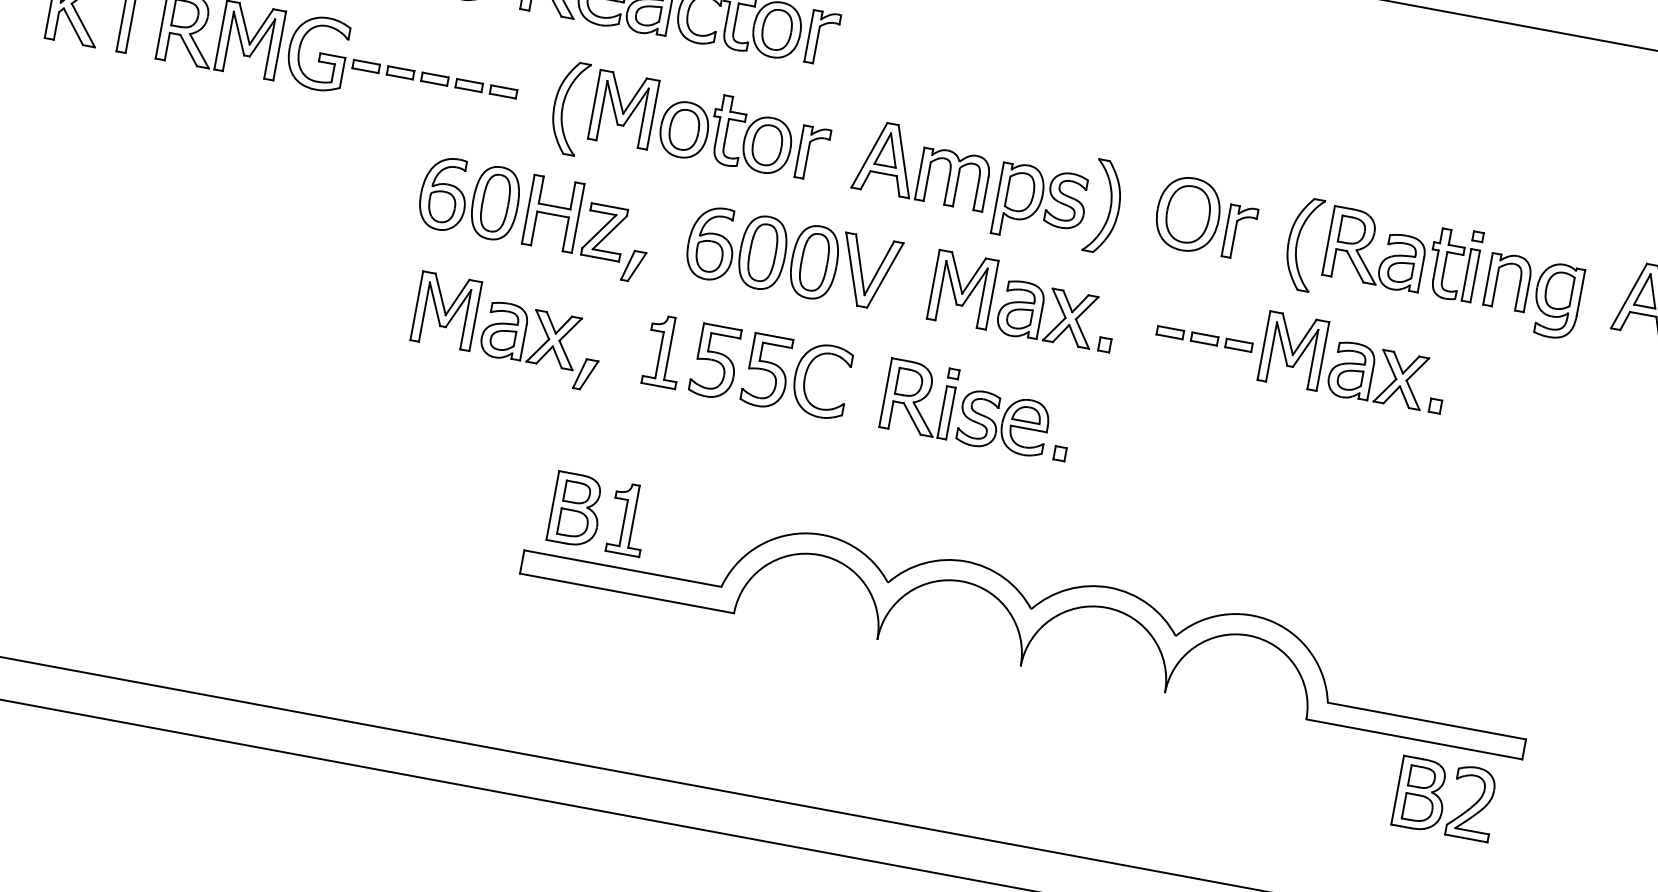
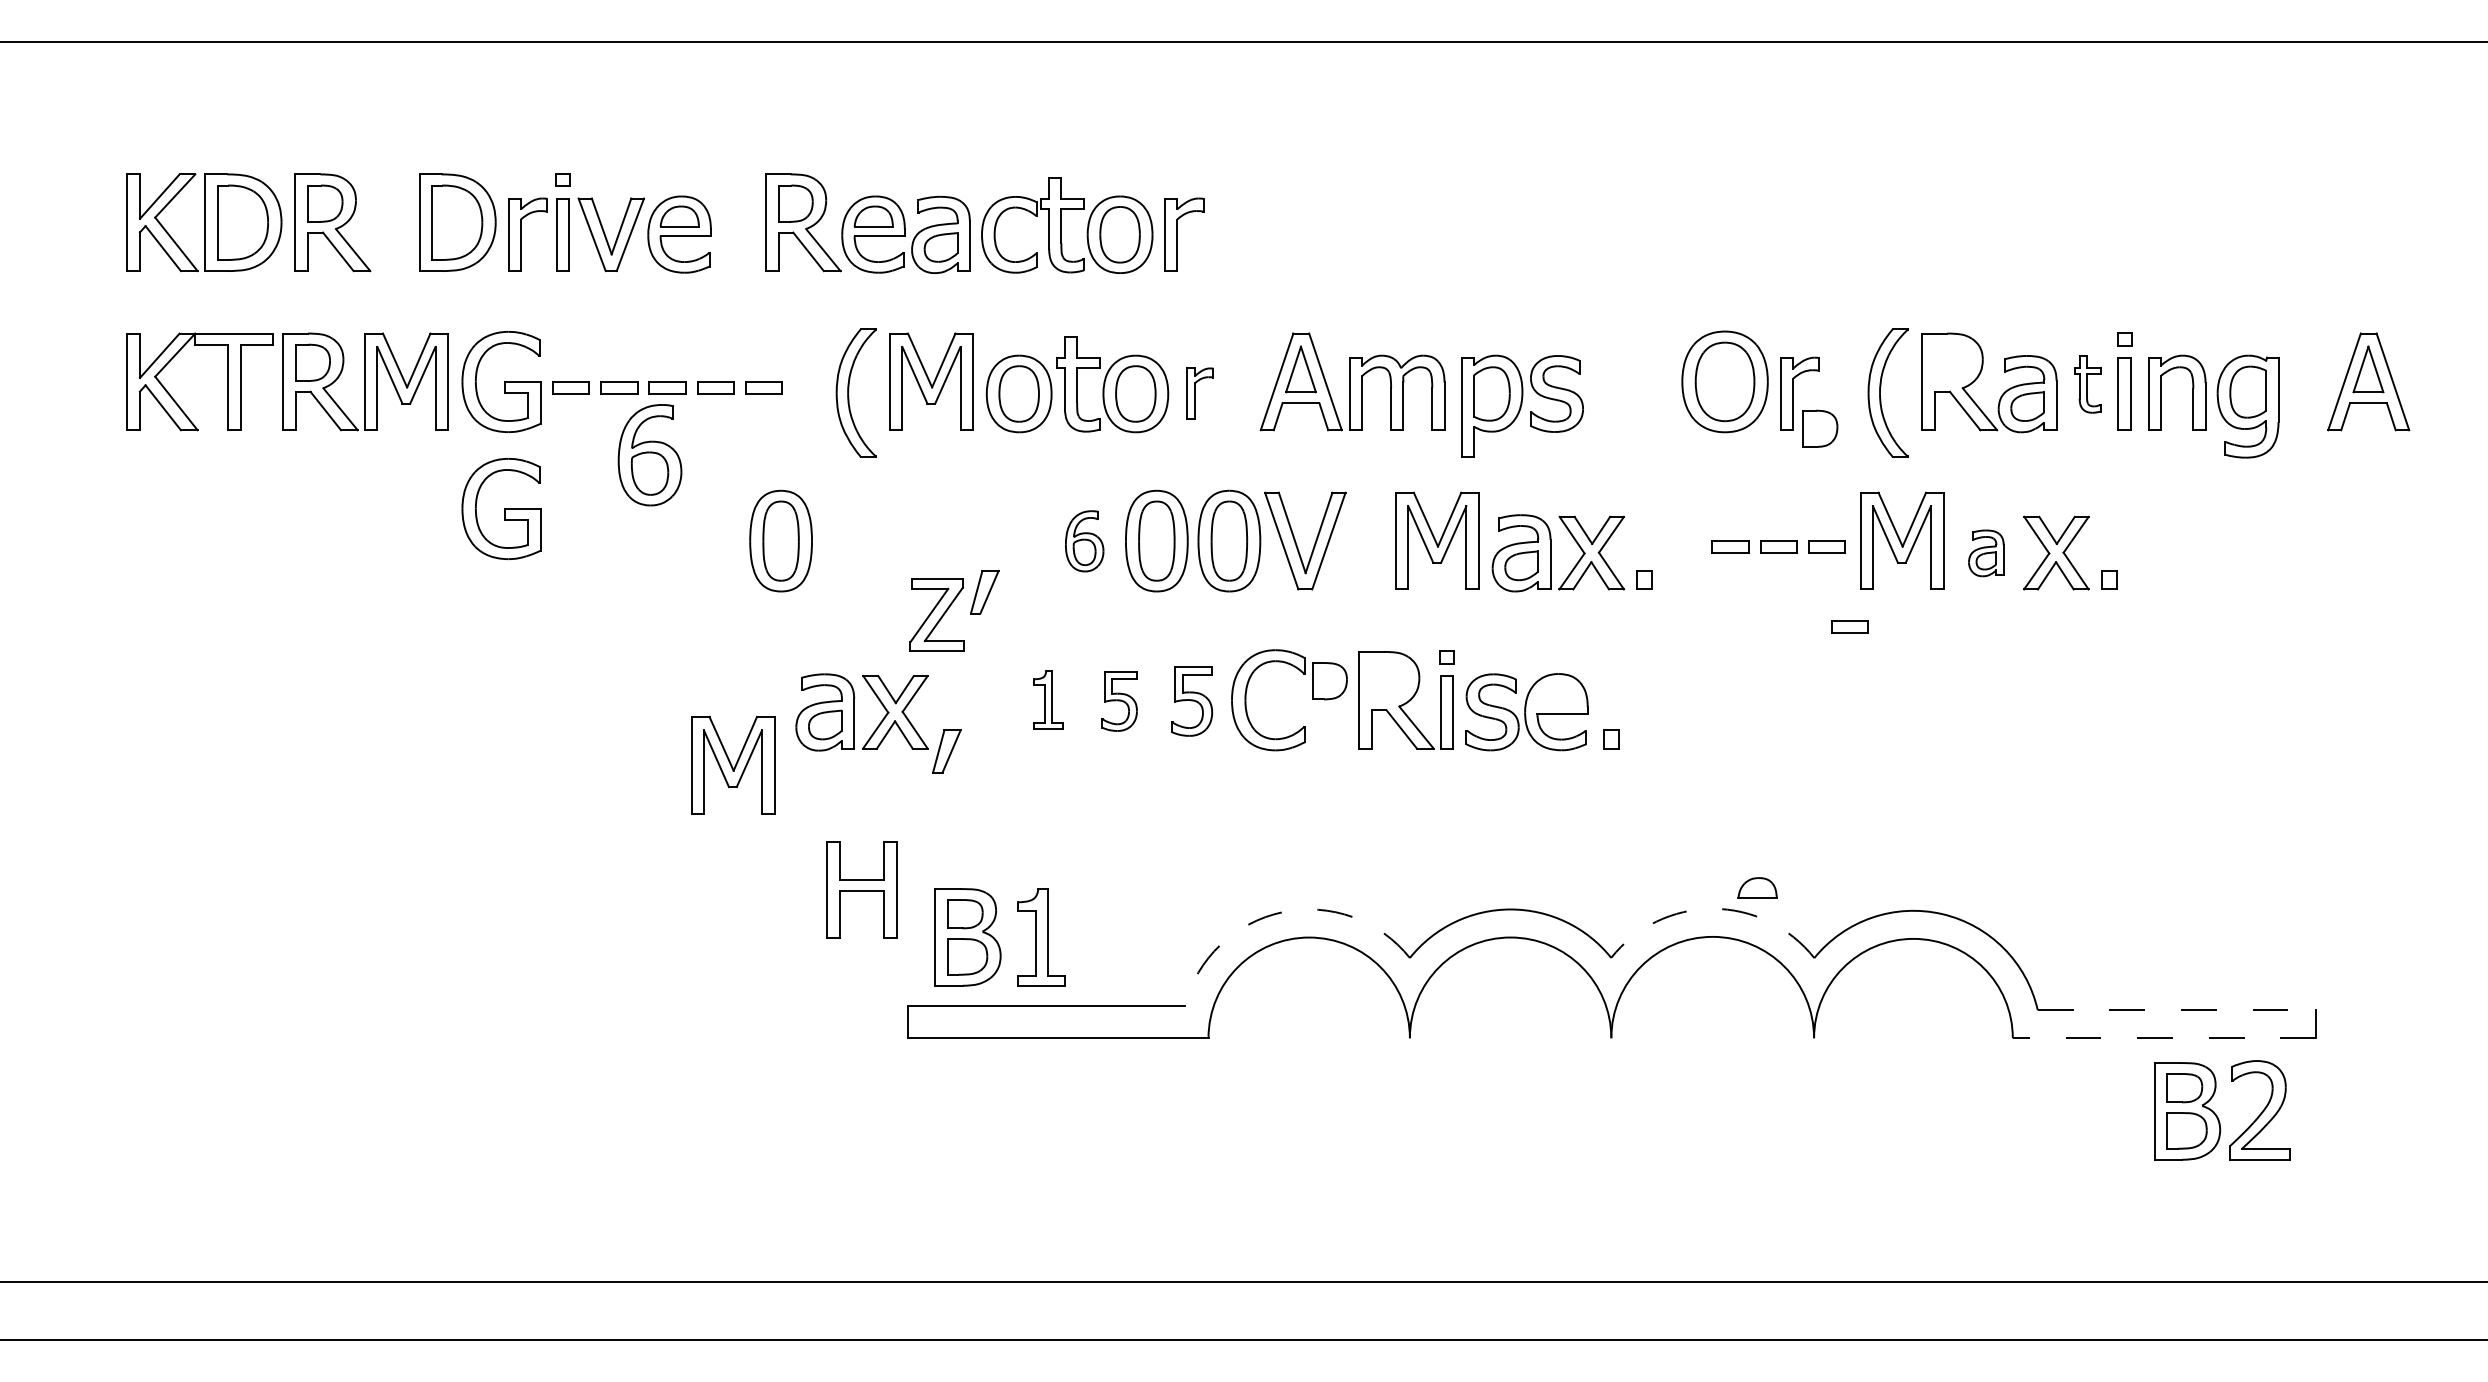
part: (300, 143) -> (501, 508), added
part: (812, 153) -> (1199, 393), size x0.7
part: (443, 193) -> (649, 455), moved
part: (1110, 207) -> (1617, 392), removed
part: (552, 213) -> (861, 889), moved
part: (1352, 230) -> (1820, 428), moved
part: (604, 231) -> (936, 614), moved
part: (711, 243) -> (1084, 541), size x0.6
part: (1445, 264) -> (2087, 384), size x0.6
part: (446, 310) -> (733, 764), moved
part: (664, 351) -> (1048, 700), size x0.6
part: (715, 361) -> (1119, 701), size x0.6
part: (1351, 370) -> (1986, 553), size x0.6
part: (766, 371) -> (1191, 701), size x0.7
part: (909, 383) -> (1329, 681), moved
part: (1244, 404) -> (1849, 626), added
part: (1027, 413) -> (1757, 887), moved
arc: (803, 533) -> (1282, 912), solid -> dashed
arc: (1109, 587) -> (1712, 908), solid -> dashed
line: (1427, 721) -> (2177, 1010), solid -> dashed
line: (1414, 739) -> (2164, 1038), solid -> dashed

